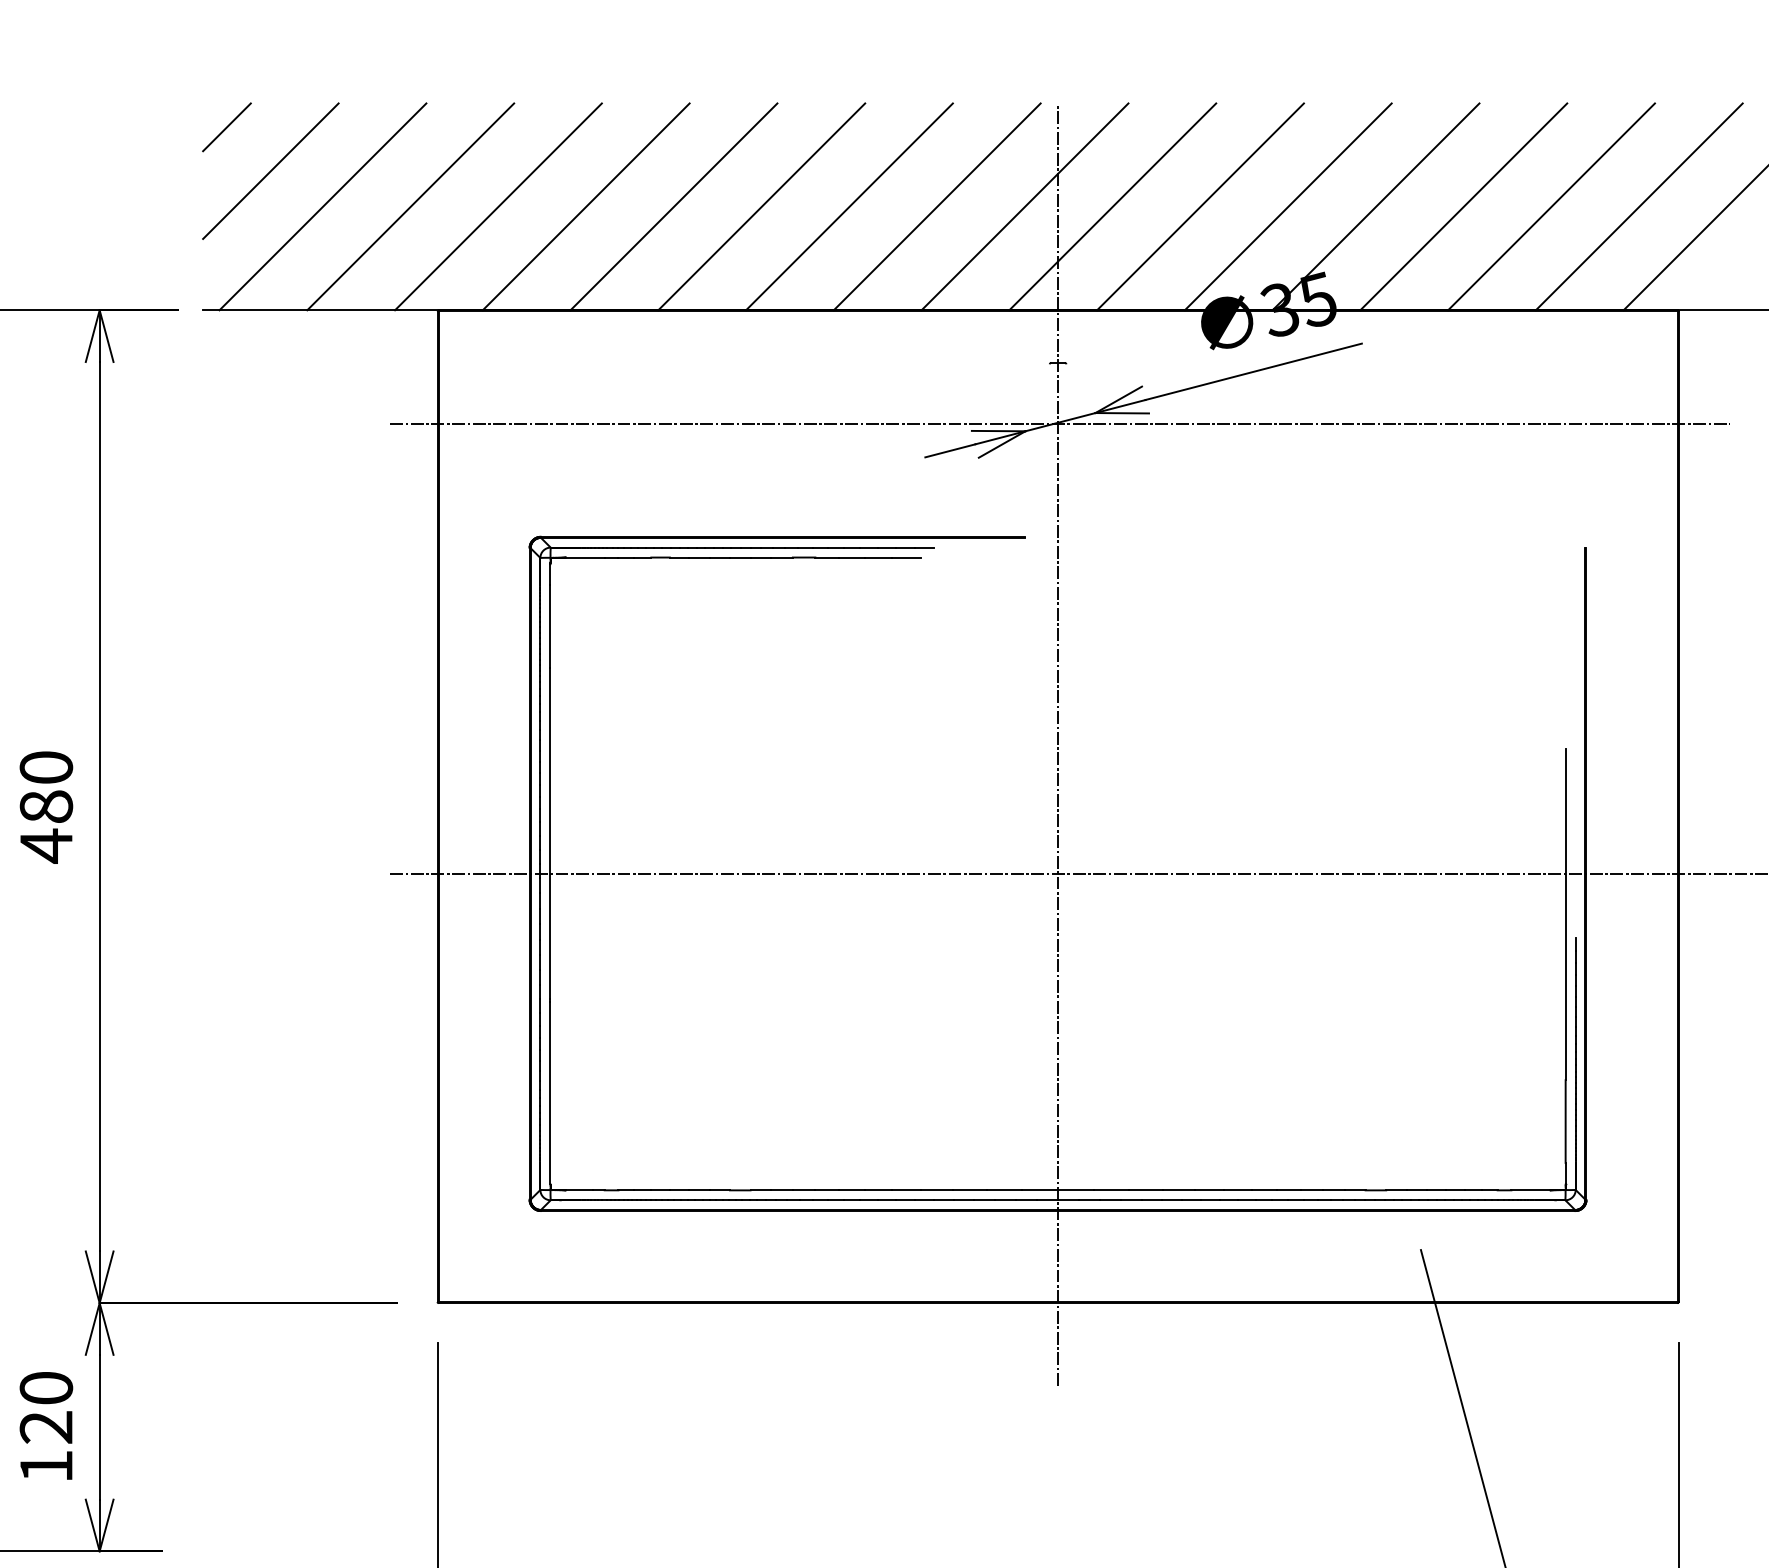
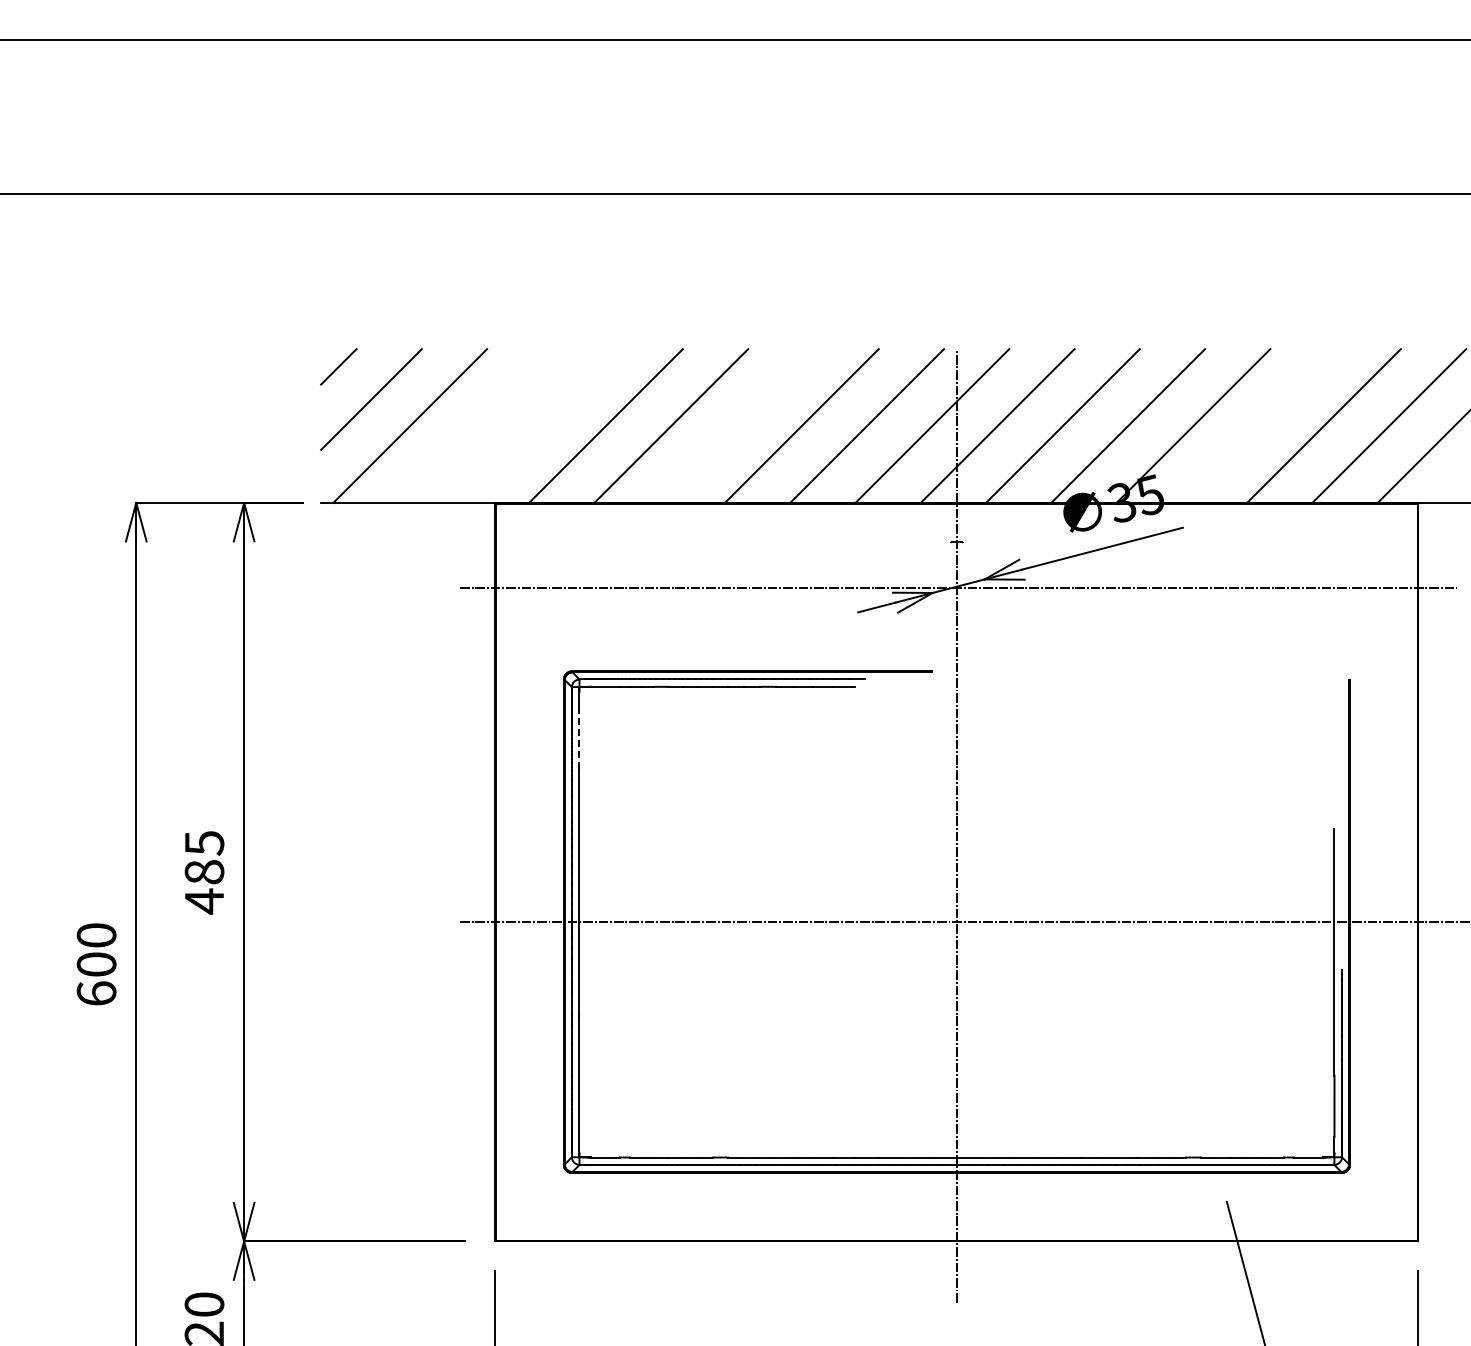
line: (410, 206) -> (475, 425), removed
line: (498, 206) -> (540, 425), removed
line: (761, 206) -> (736, 425), removed
line: (1463, 206) -> (1258, 425), removed
line: (550, 626) -> (579, 738), solid -> dashed
text: (46, 768) -> (204, 843), 480 -> 485

